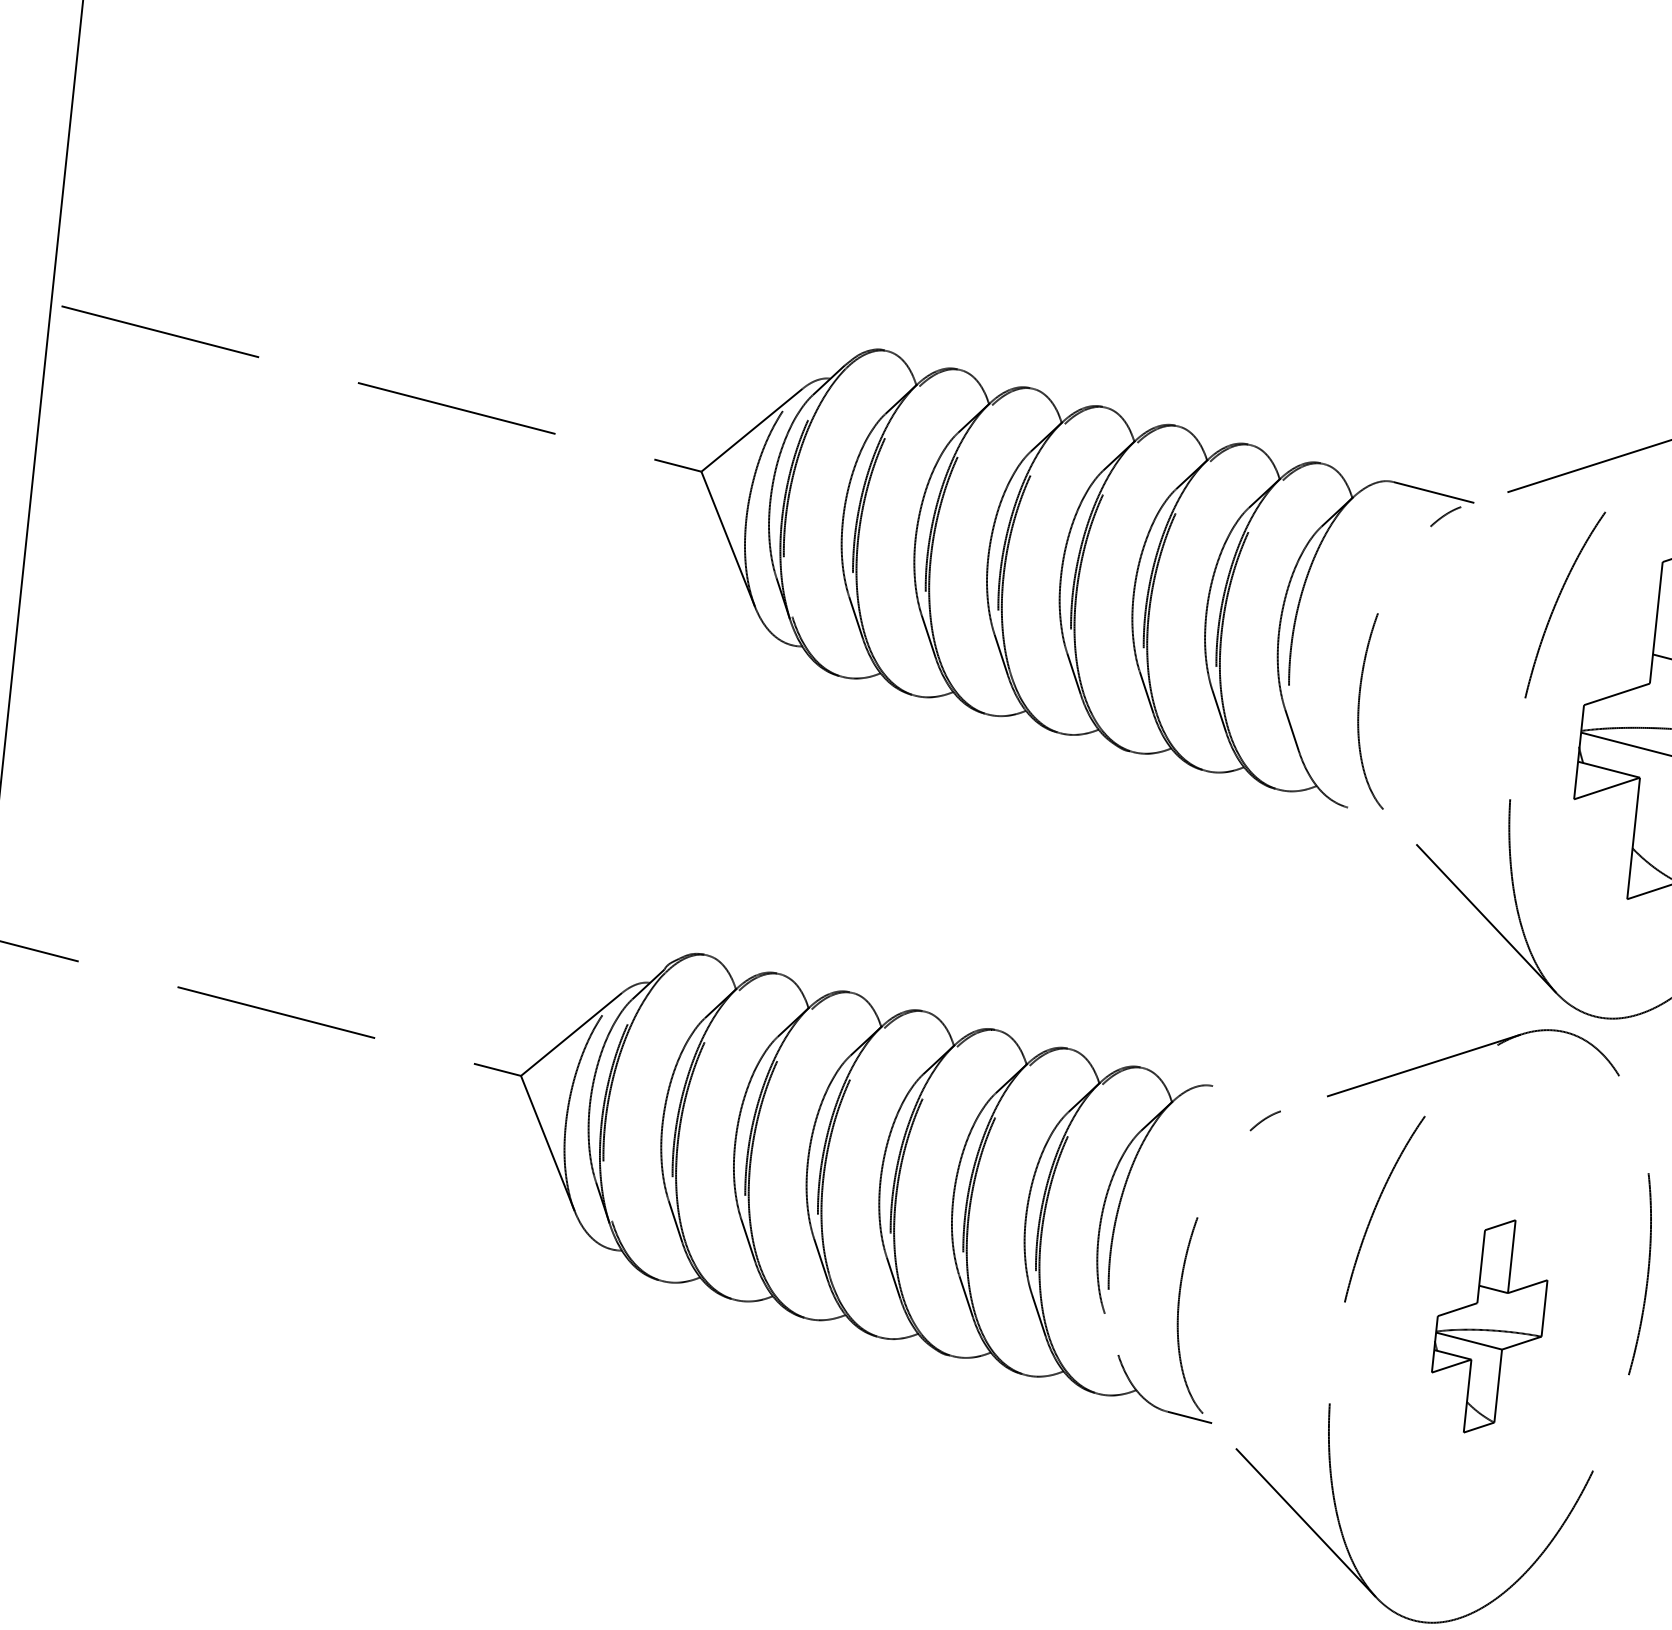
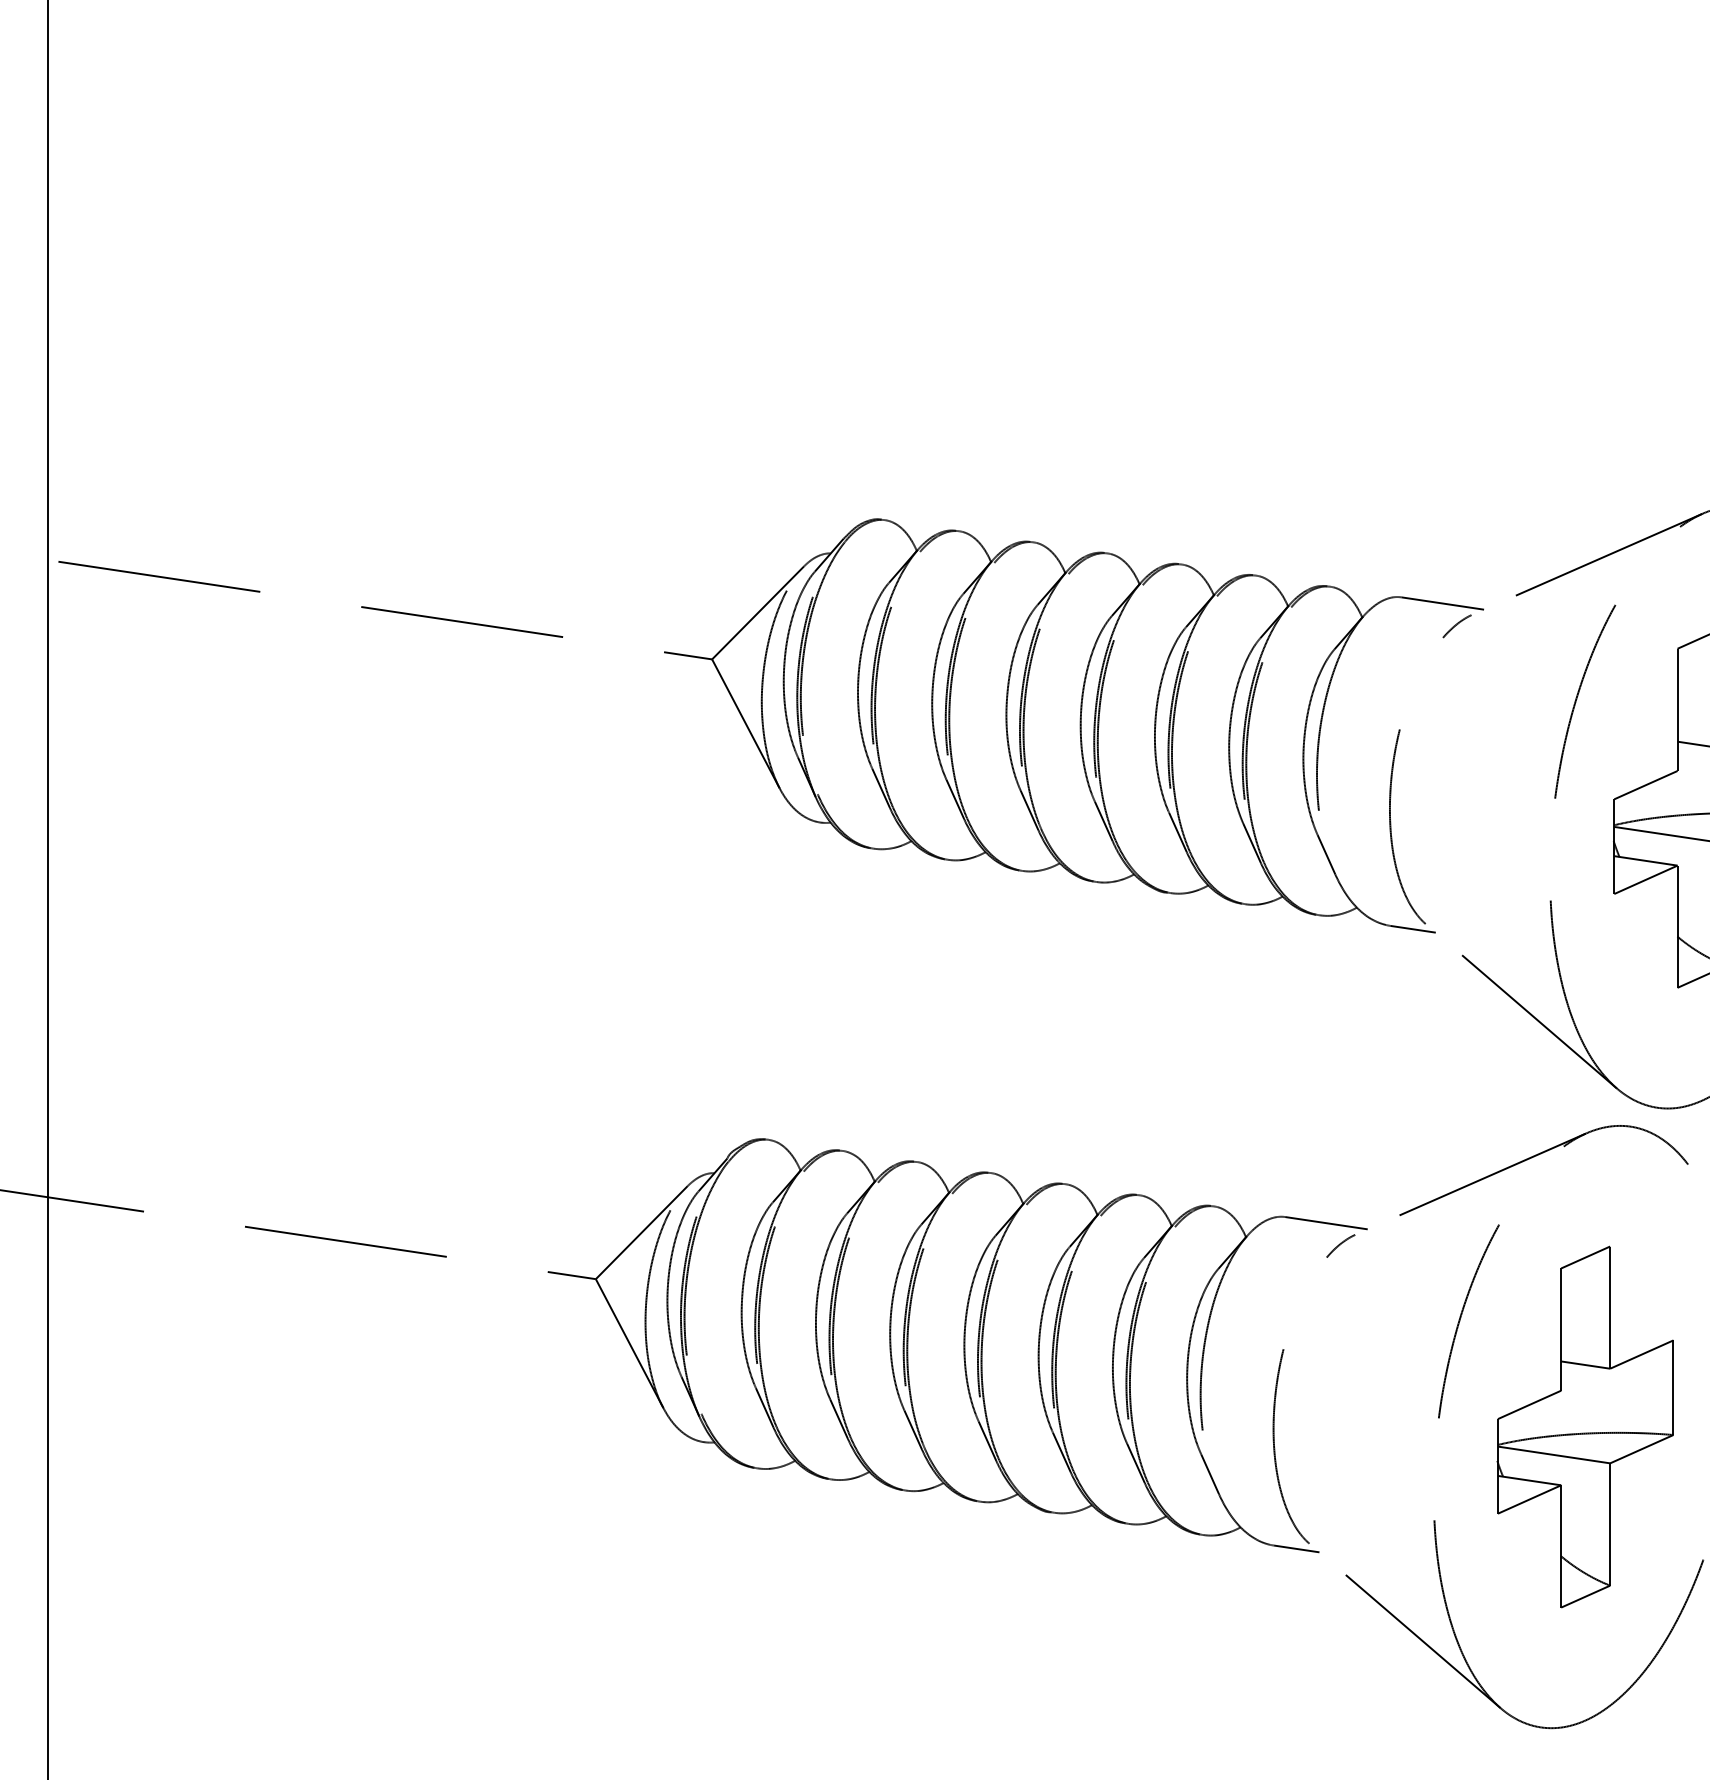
line: (1369, 812) -> (1412, 928), added
line: (1253, 1096) -> (1326, 1223), added
part: (1488, 1325) -> (1584, 1426), size x1.67
line: (1111, 1334) -> (1210, 1474), added

